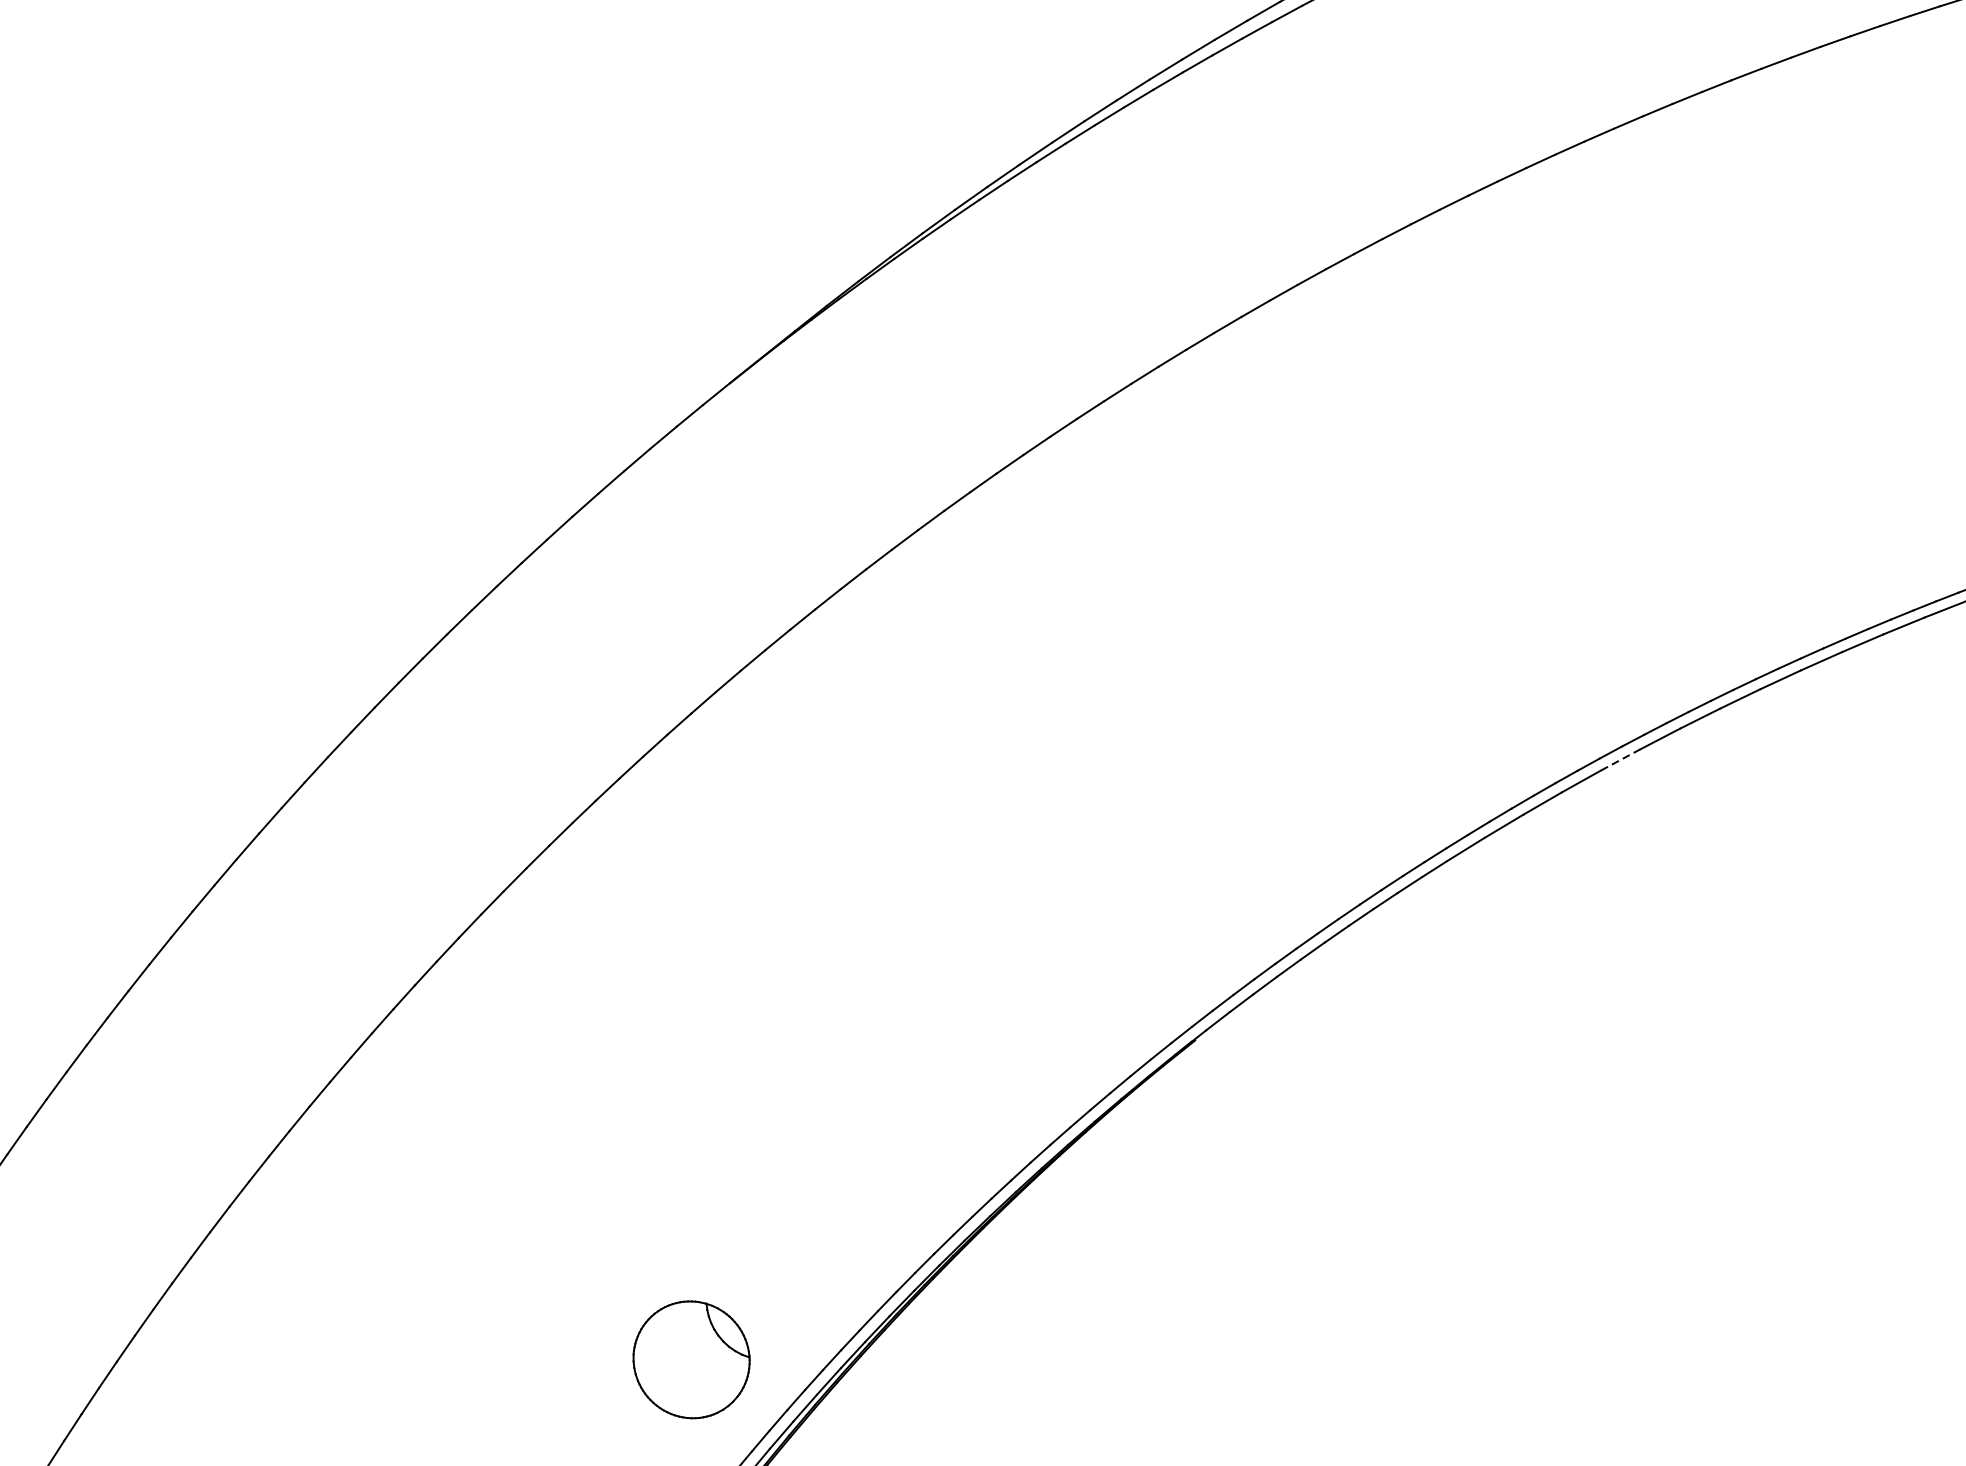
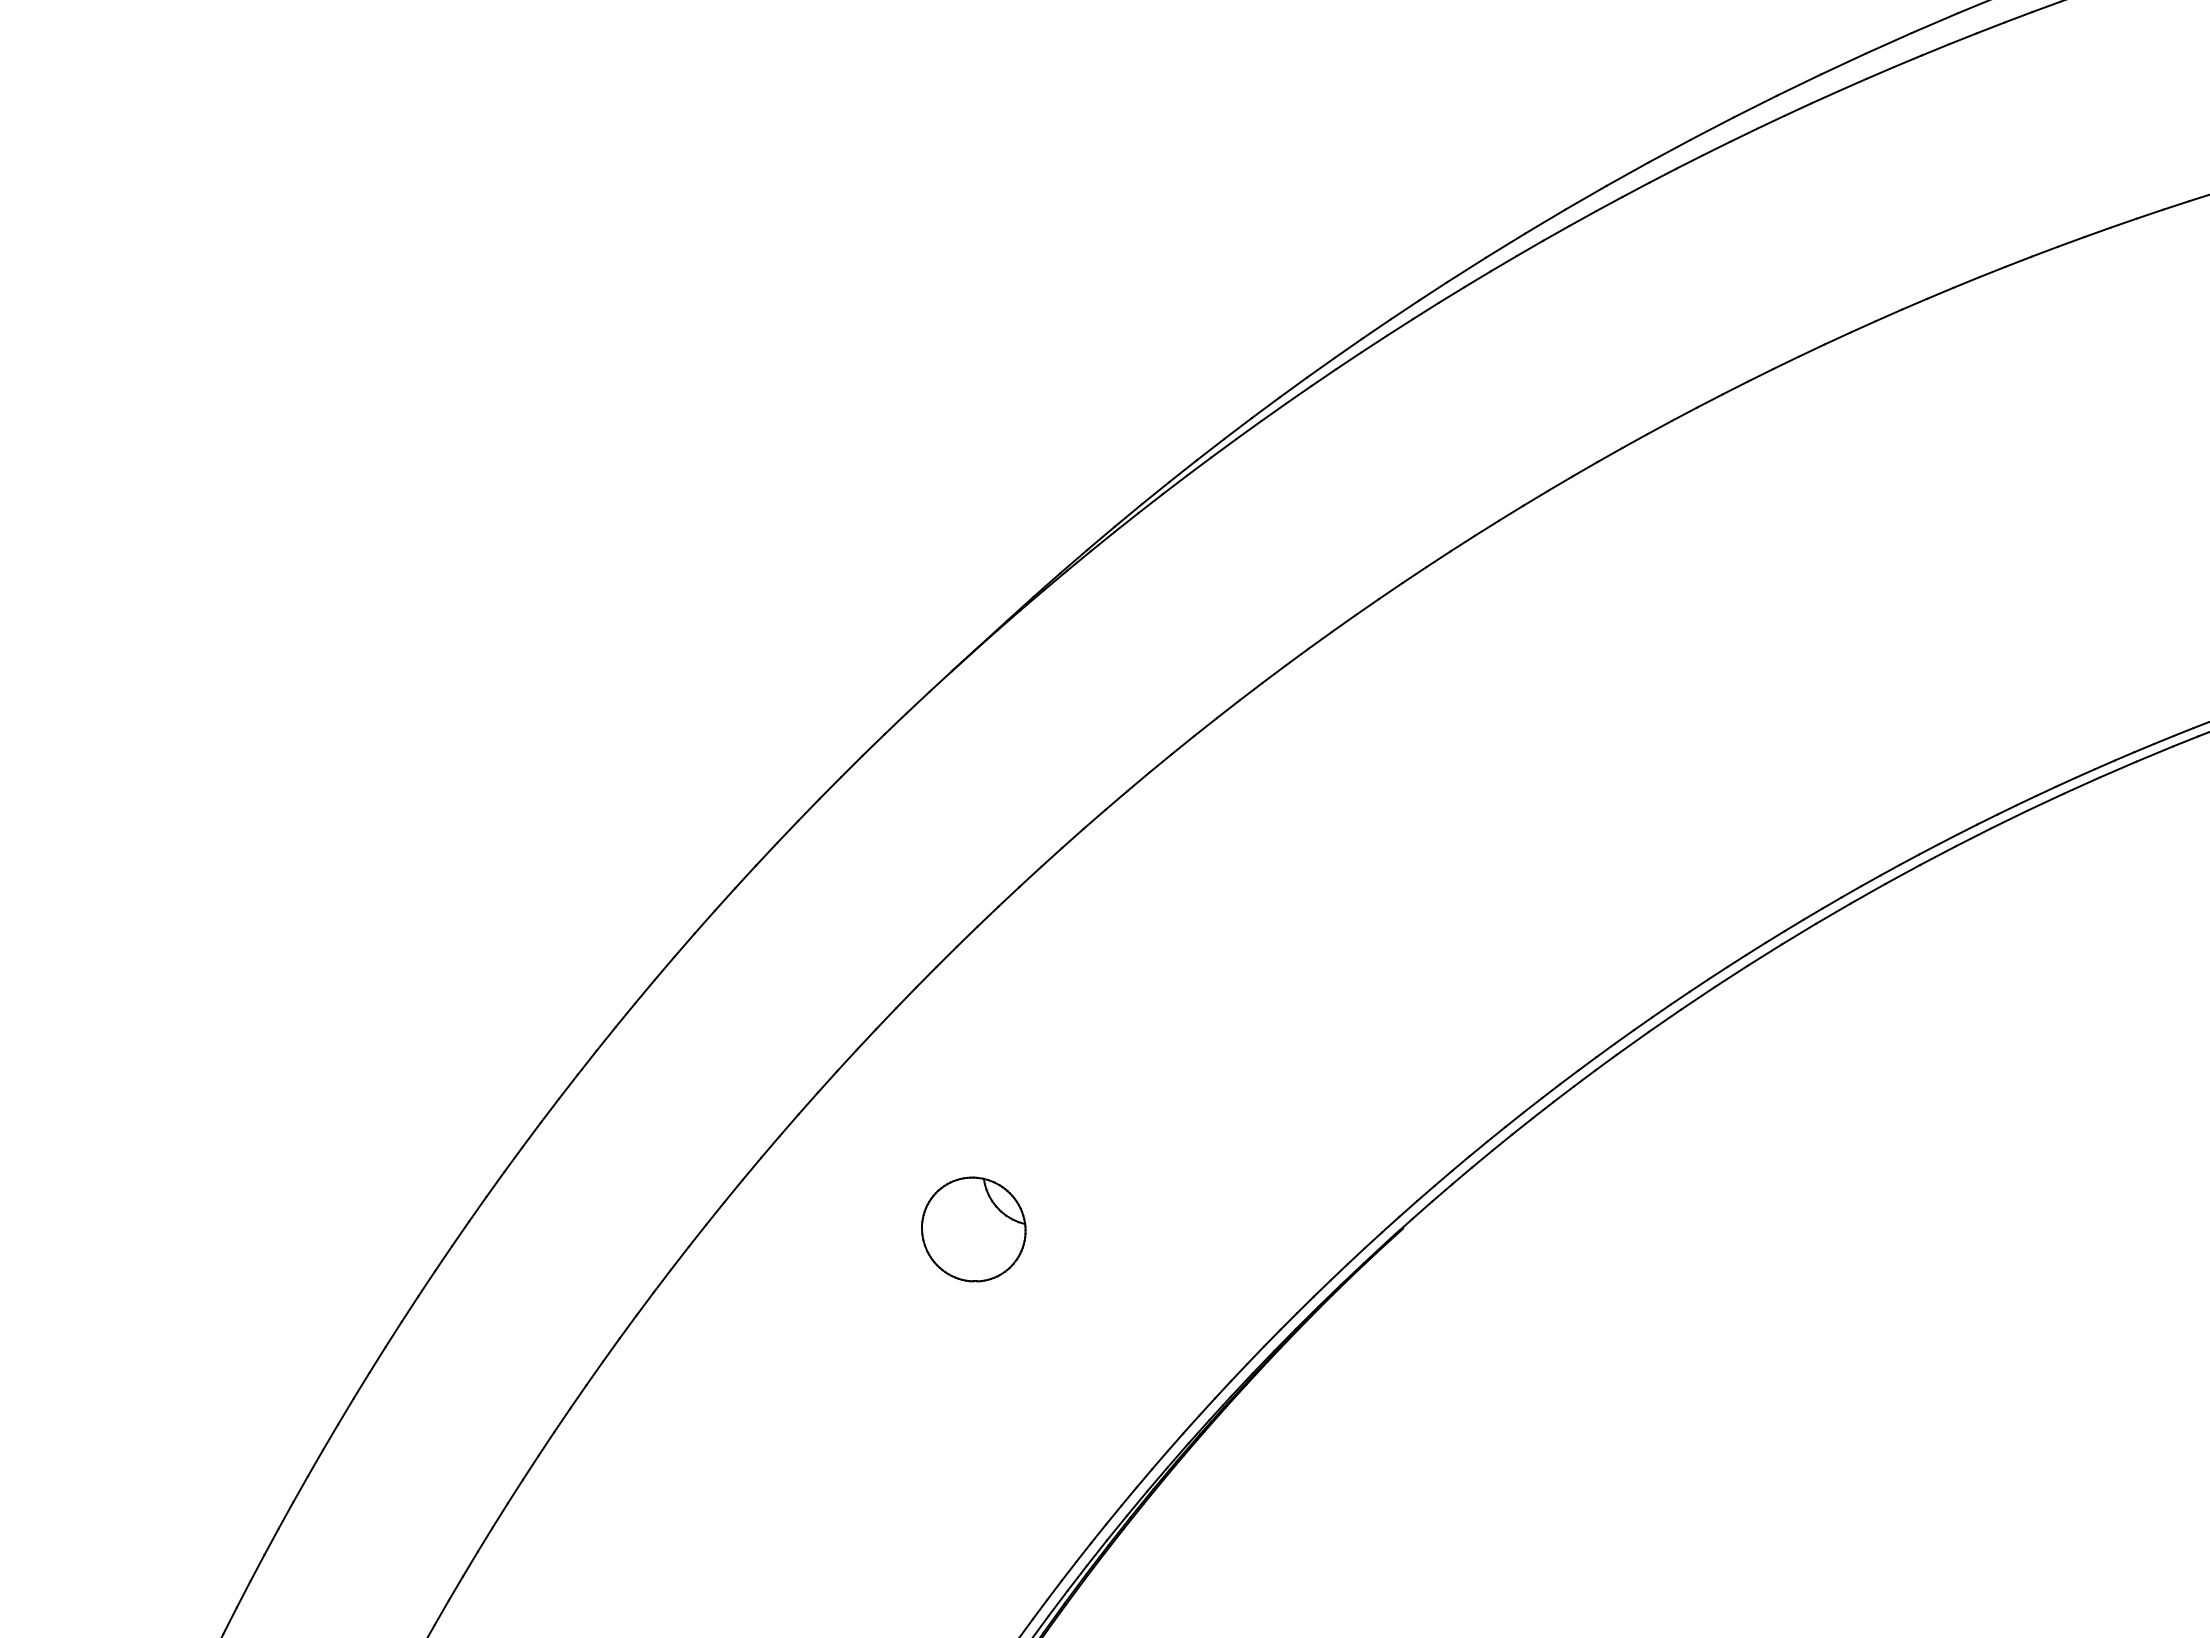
line: (1621, 759) -> (1765, 954), dashed -> solid
part: (691, 1359) -> (973, 1229), moved

